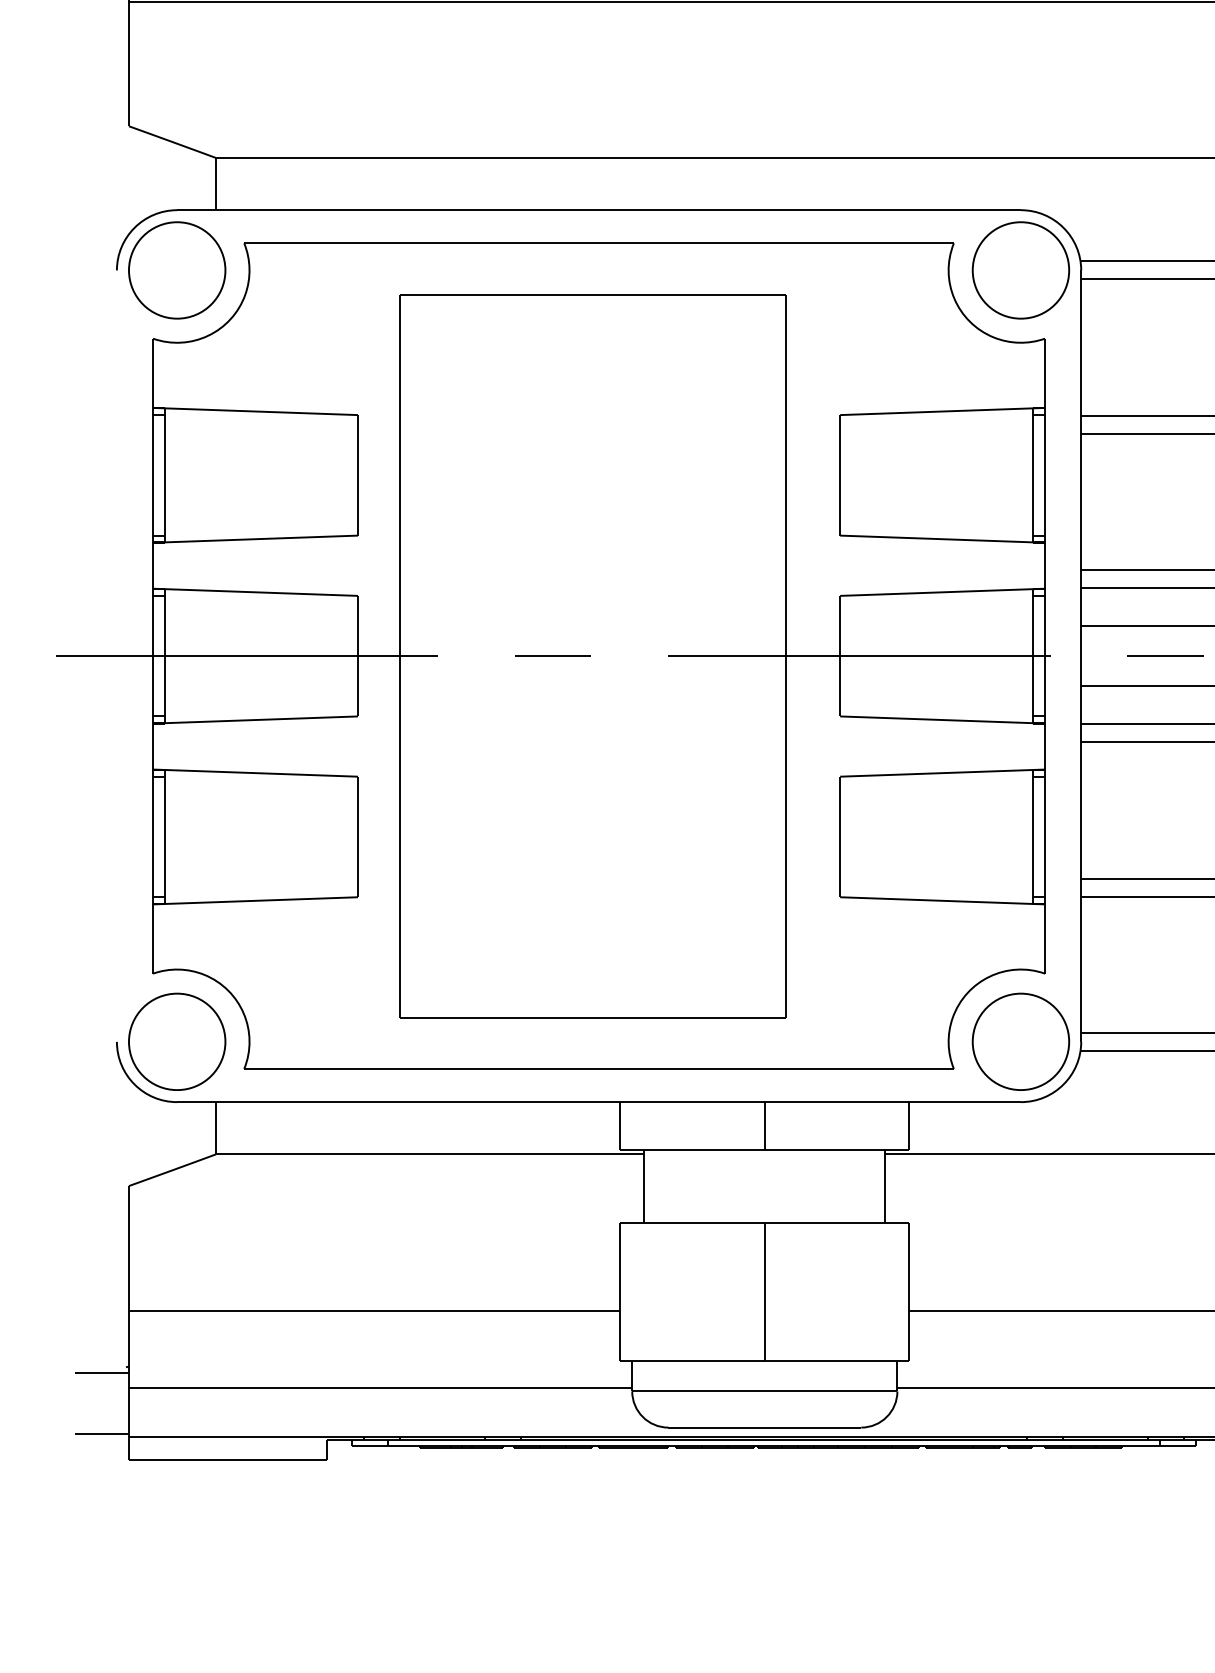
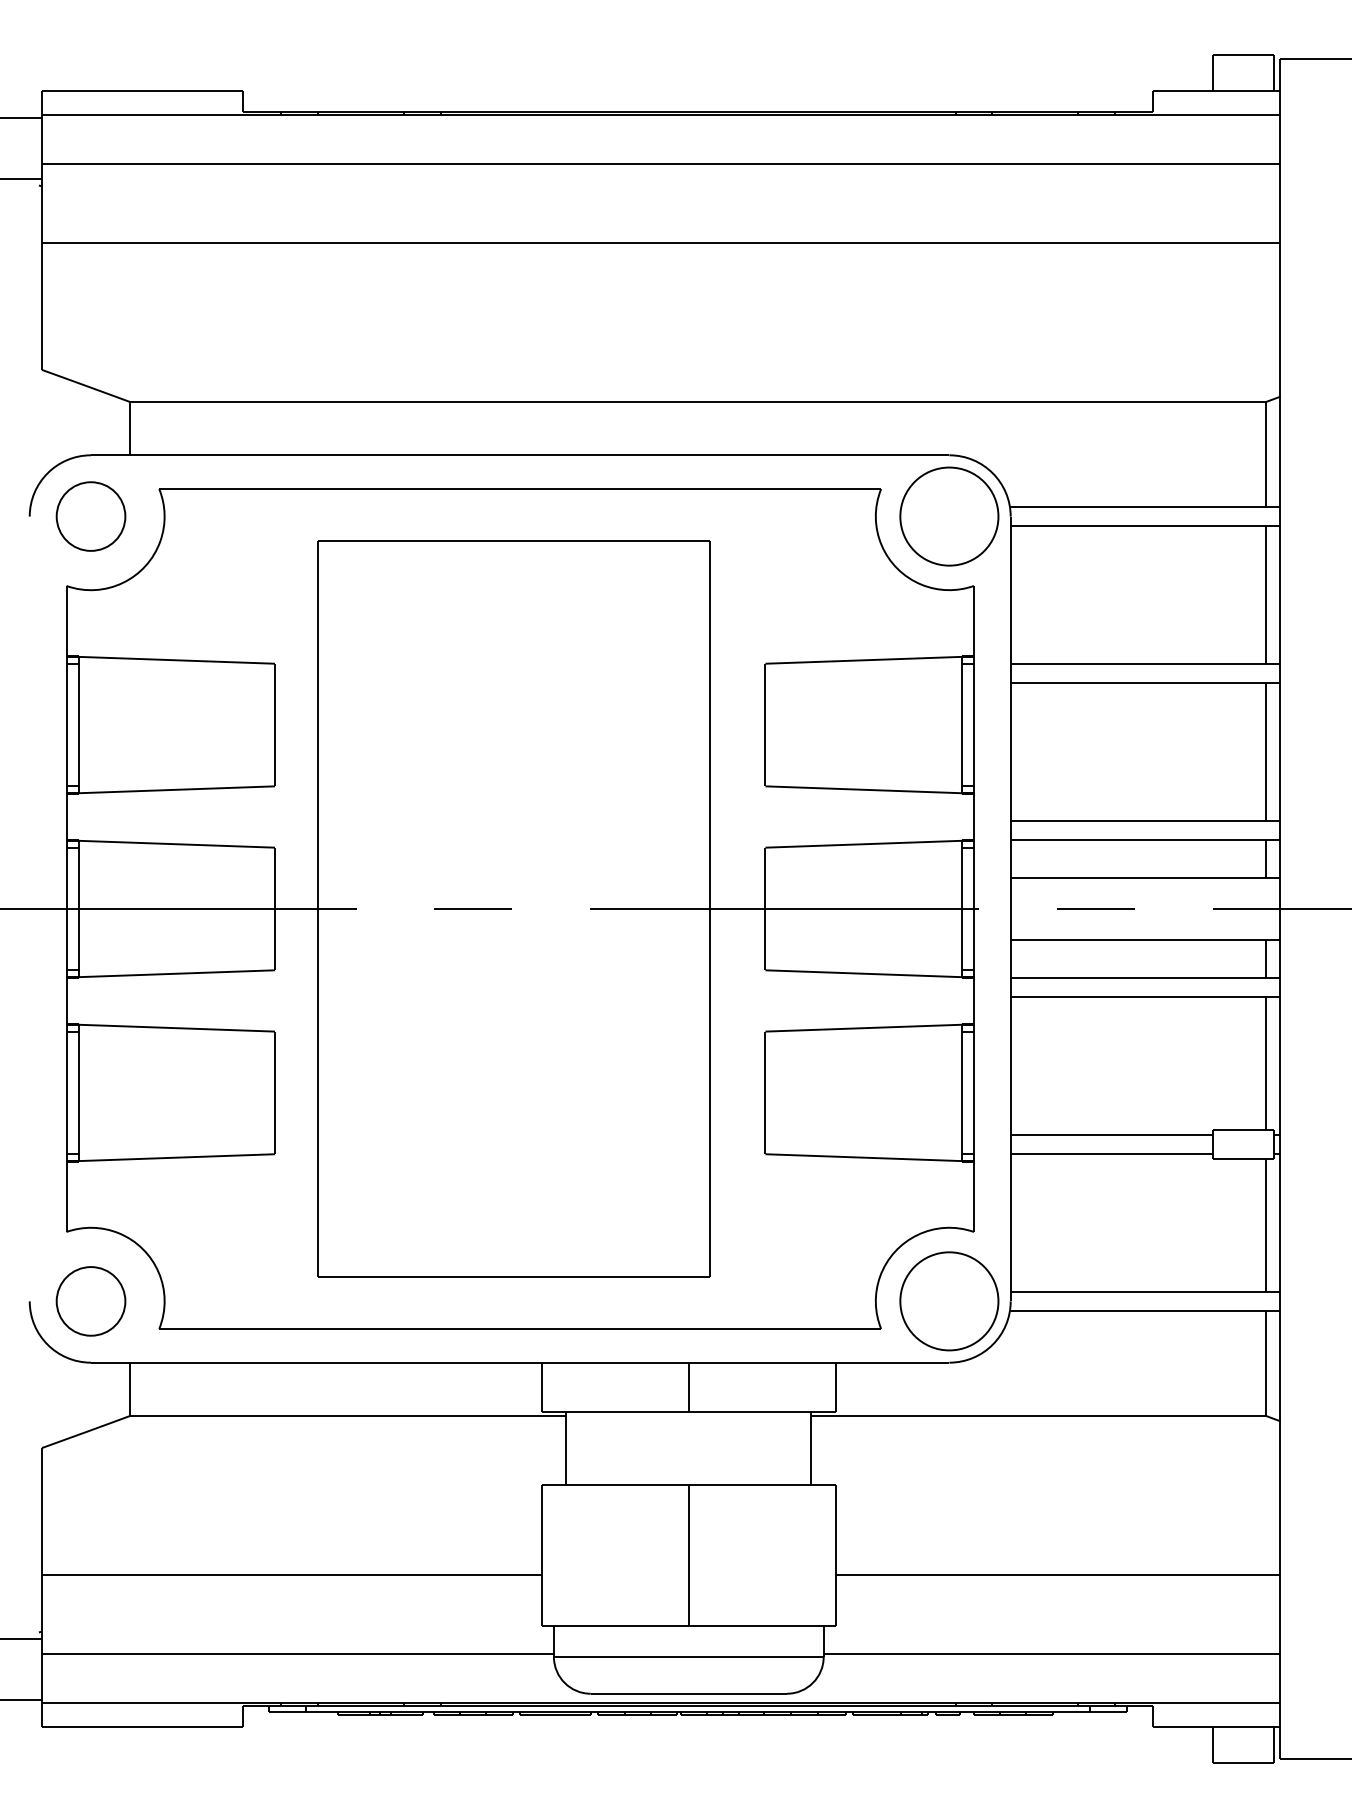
part: (176, 270) -> (90, 516), size x0.7
part: (176, 1042) -> (90, 1301), size x0.7

